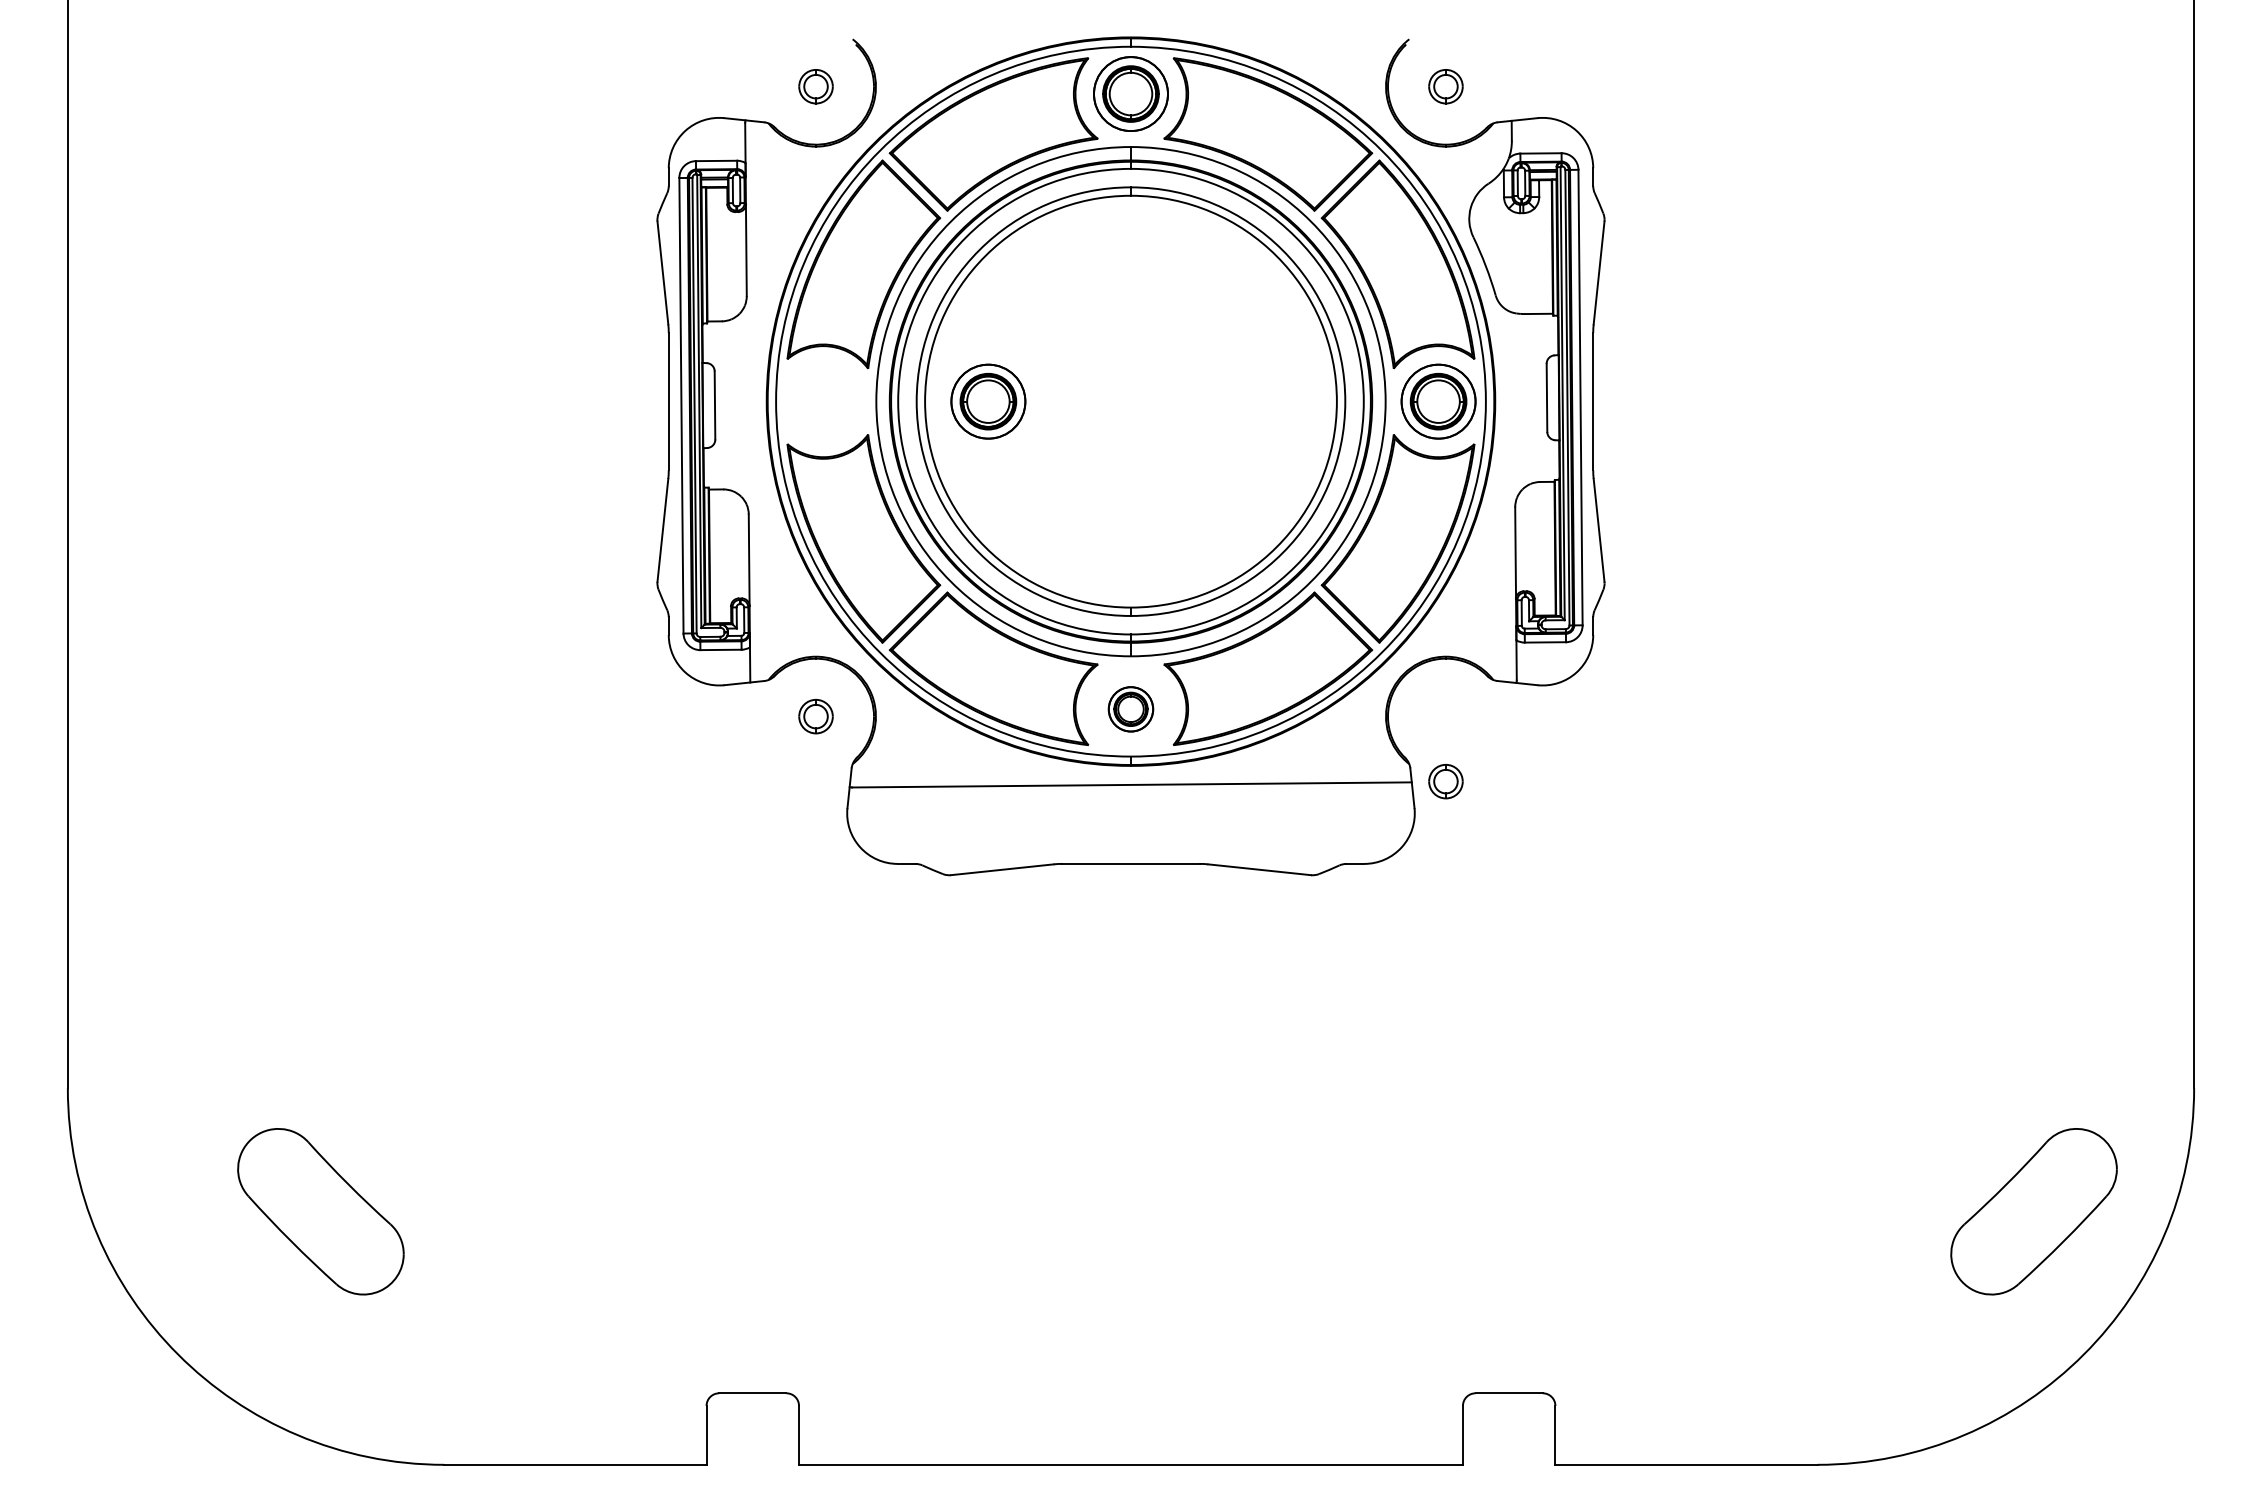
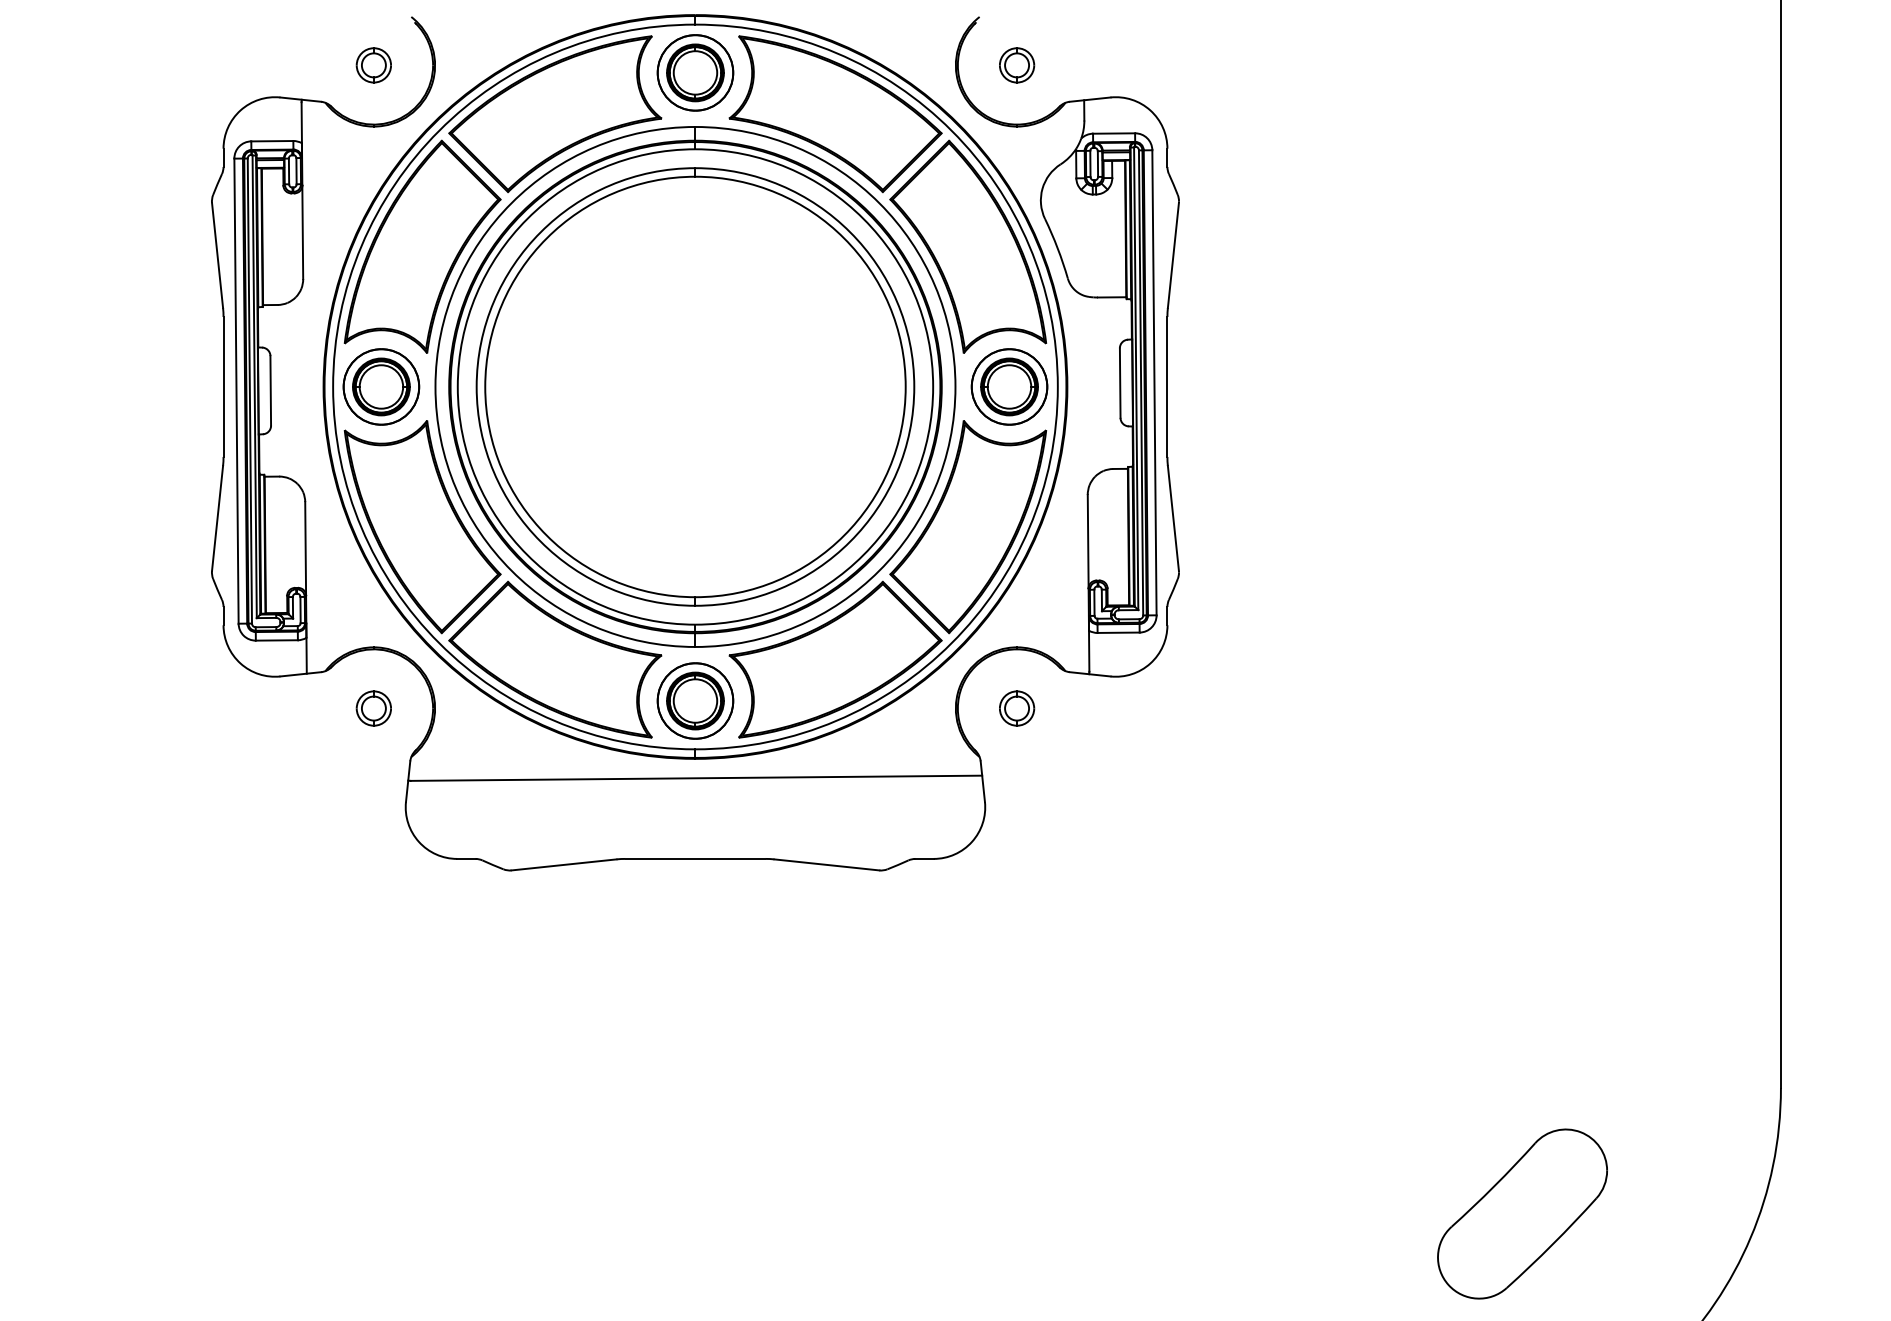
part: (988, 401) -> (381, 386), moved
part: (1130, 709) -> (694, 701), size x1.67
part: (1445, 781) -> (1016, 708), moved
part: (2033, 1211) -> (1521, 1213), moved

